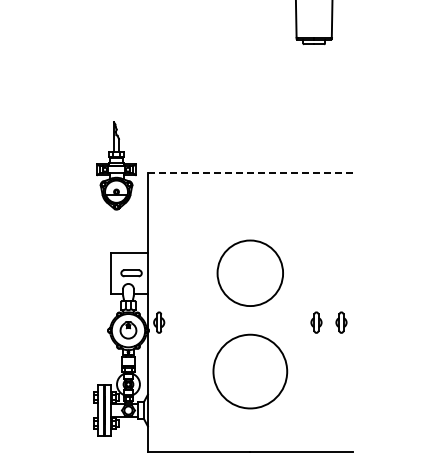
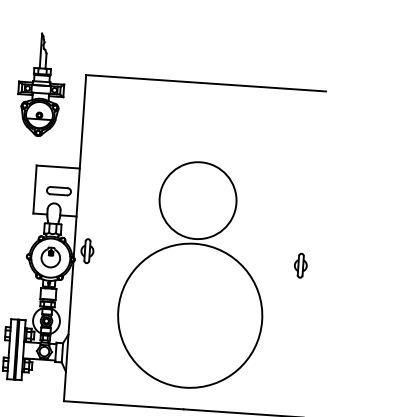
part: (116, 165) -> (41, 84), moved
line: (249, 173) -> (205, 83), dashed -> solid
part: (316, 322) -> (271, 263), removed
circle: (249, 371) -> (189, 315), size x1.67

